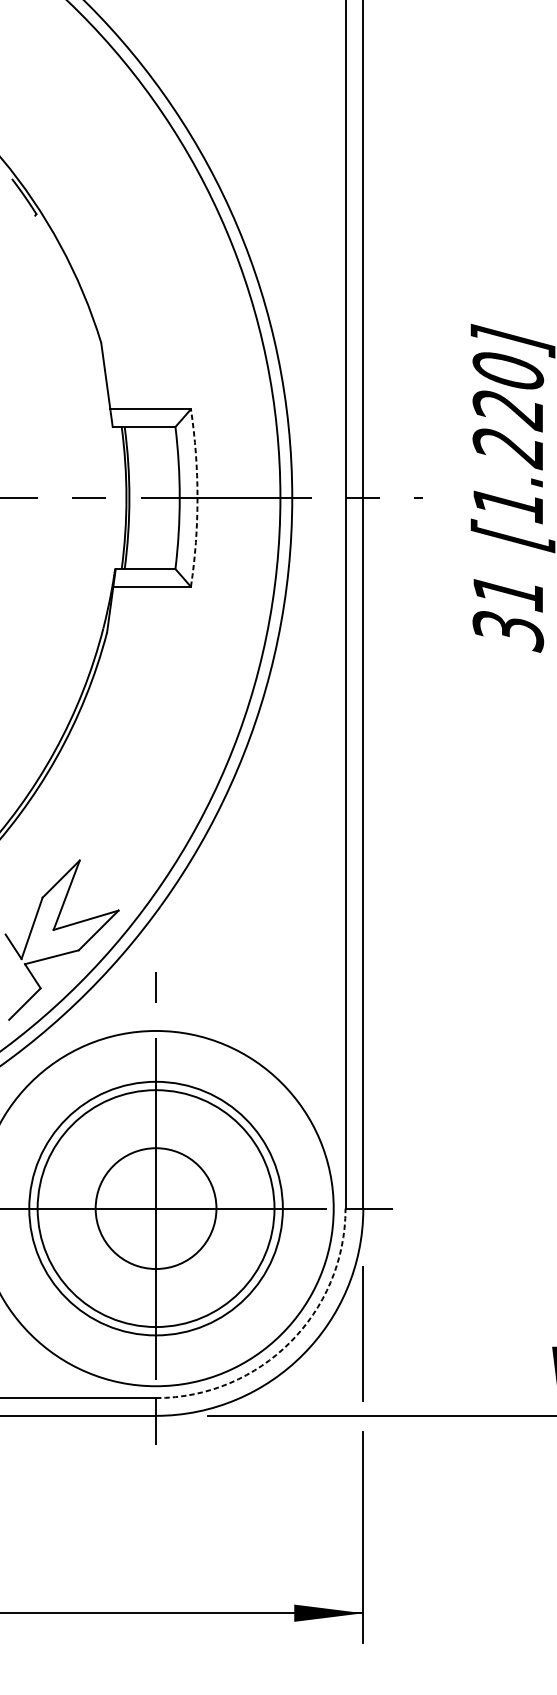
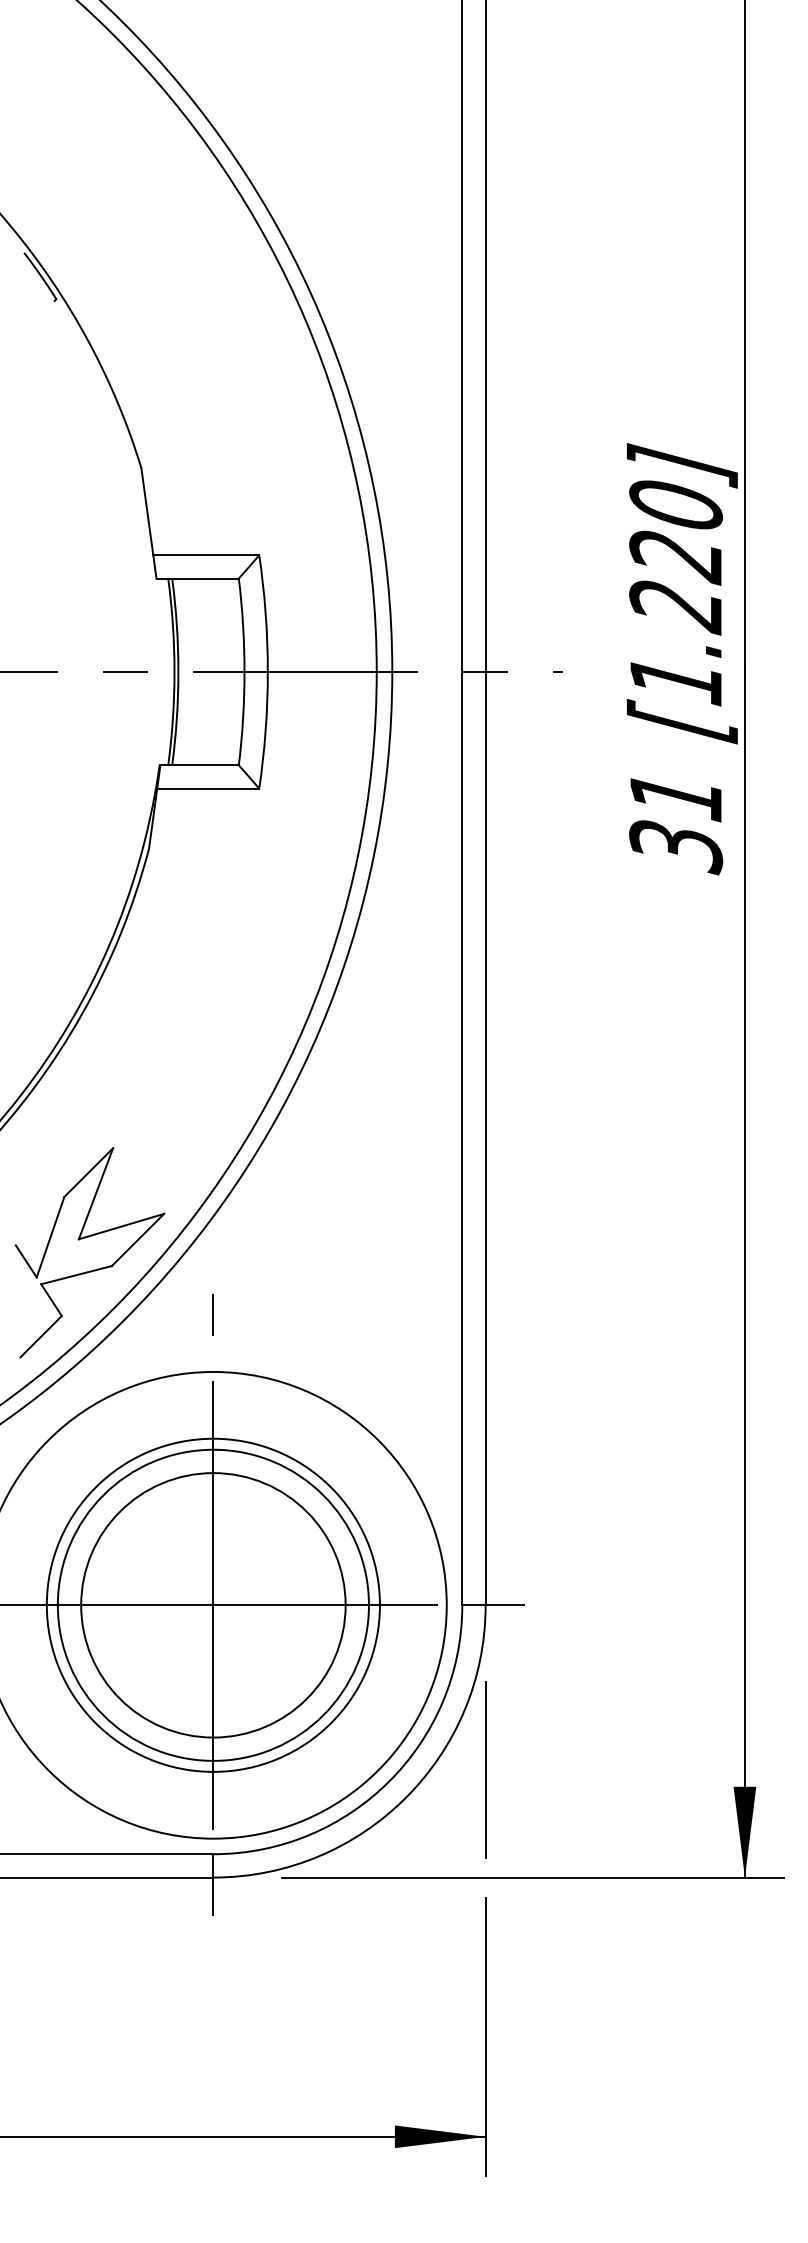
arc: (197, 497) -> (267, 671), dashed -> solid
circle: (156, 1208) -> (213, 1605), size x1.67
arc: (290, 1342) -> (389, 1781), dashed -> solid

